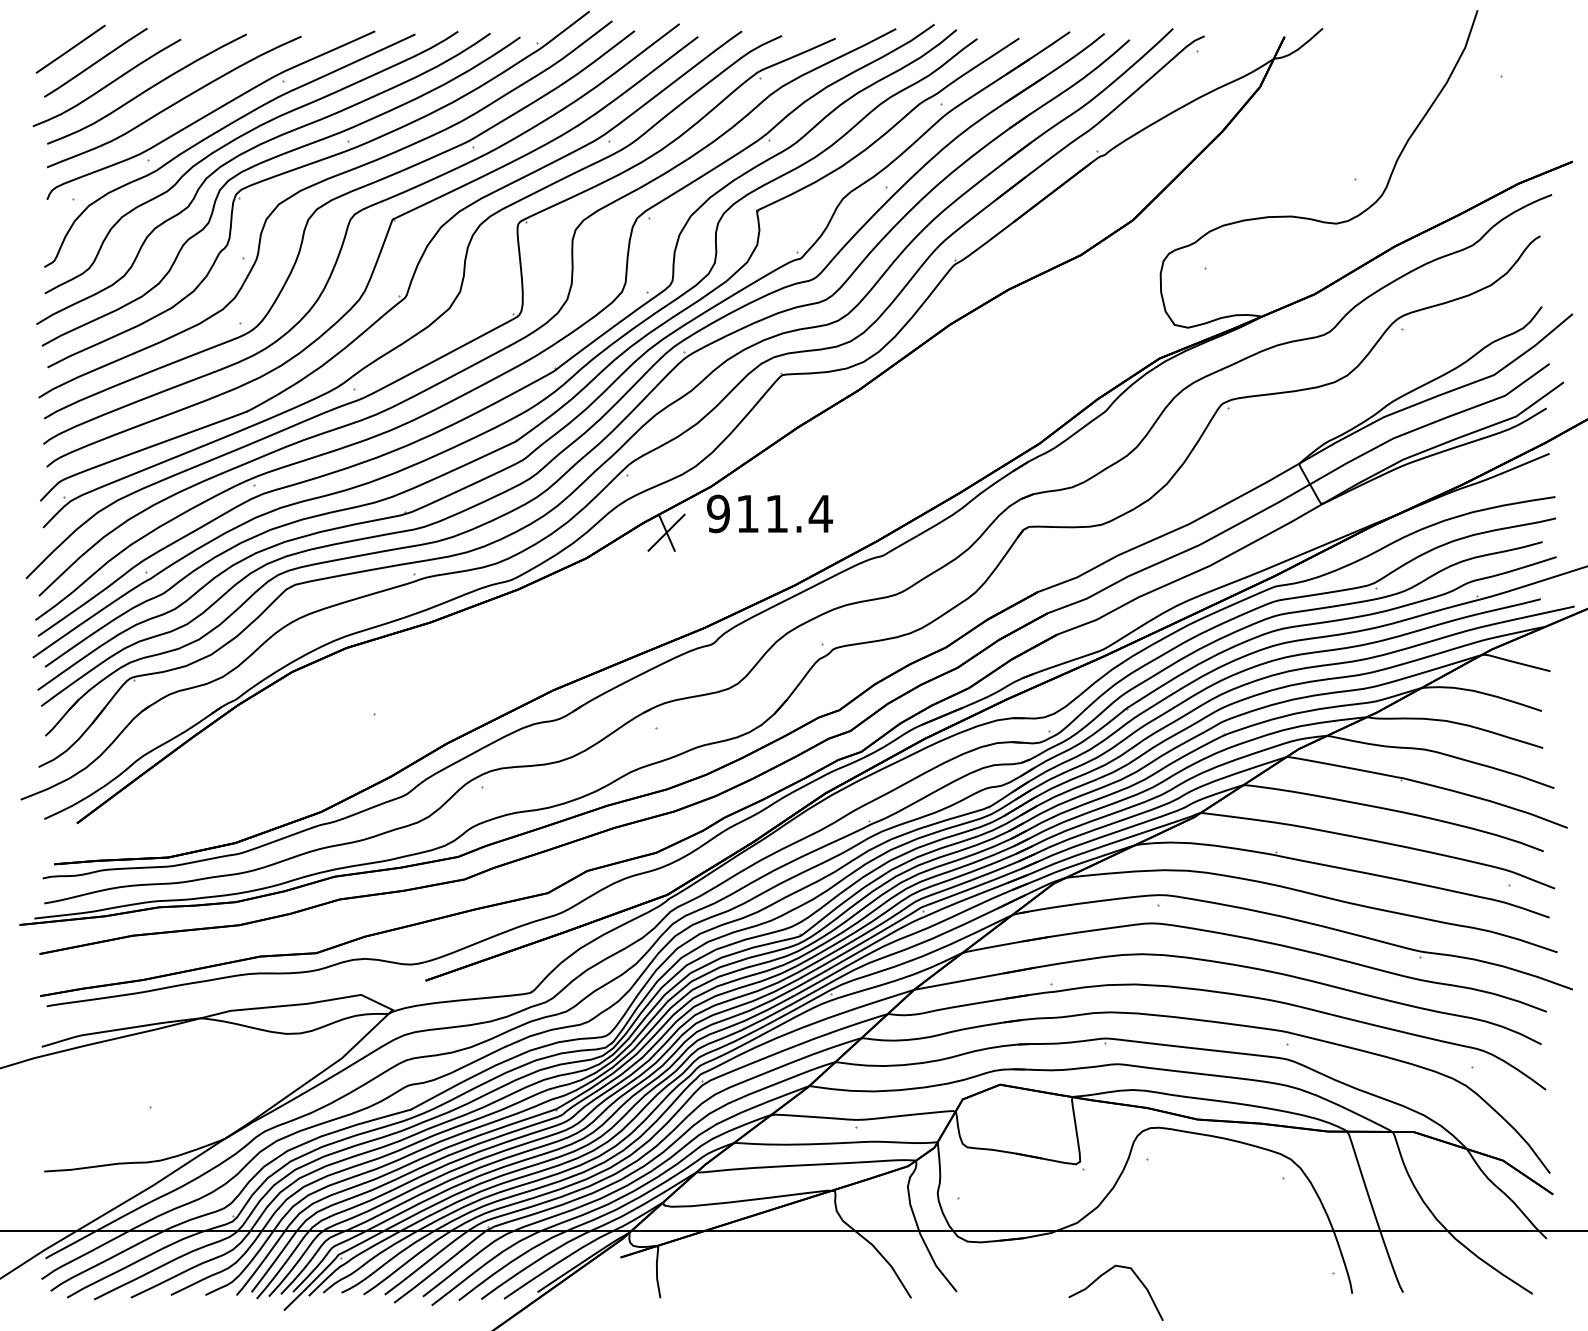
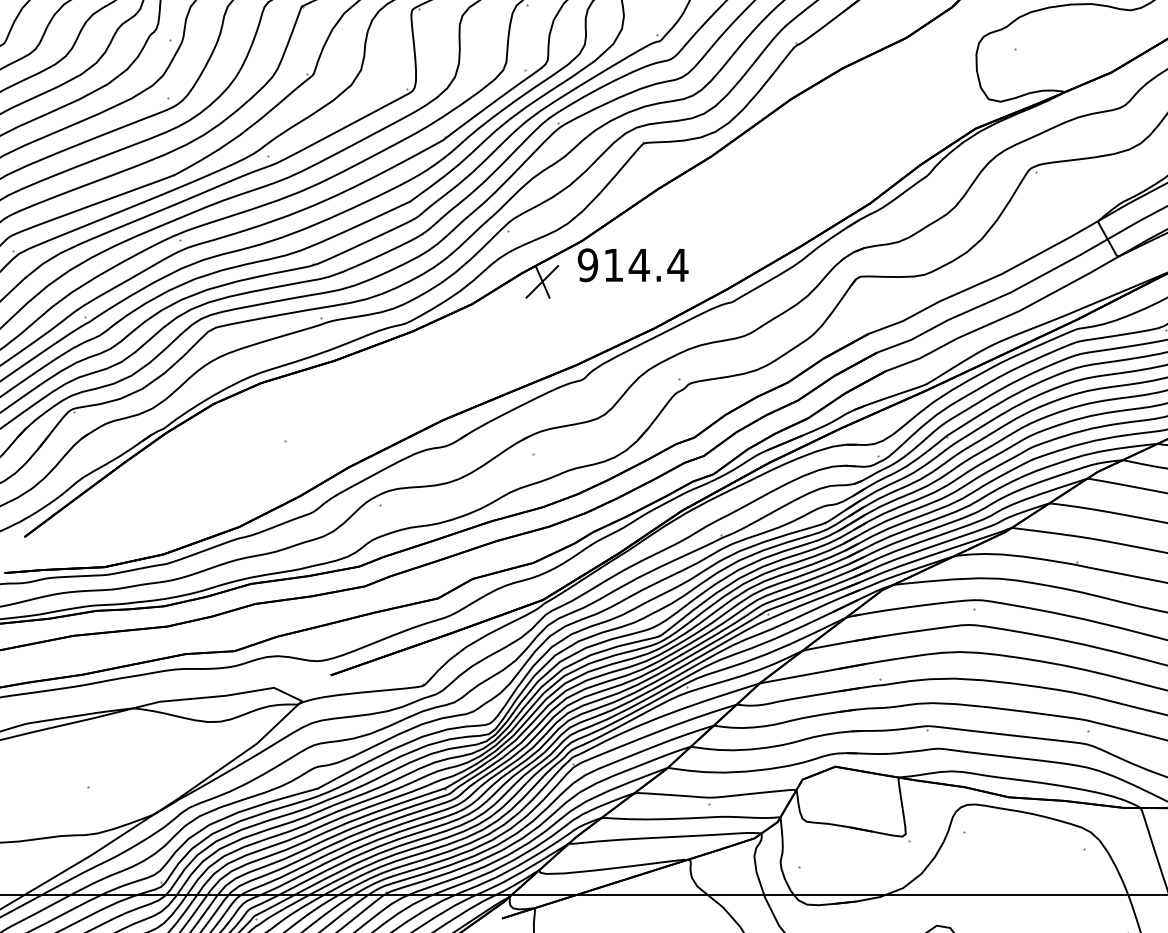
text: (776, 513) -> (638, 264), 911.4 -> 914.4

